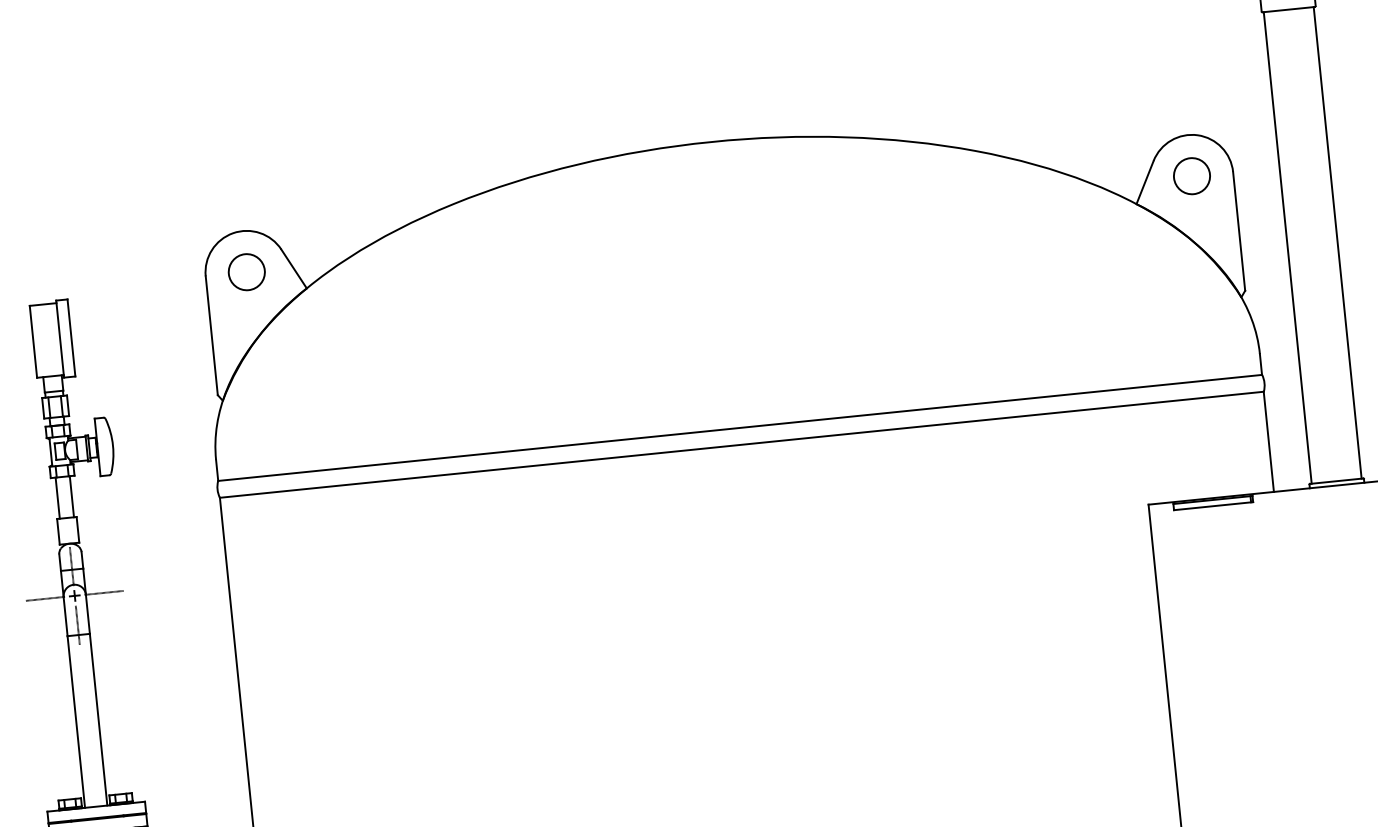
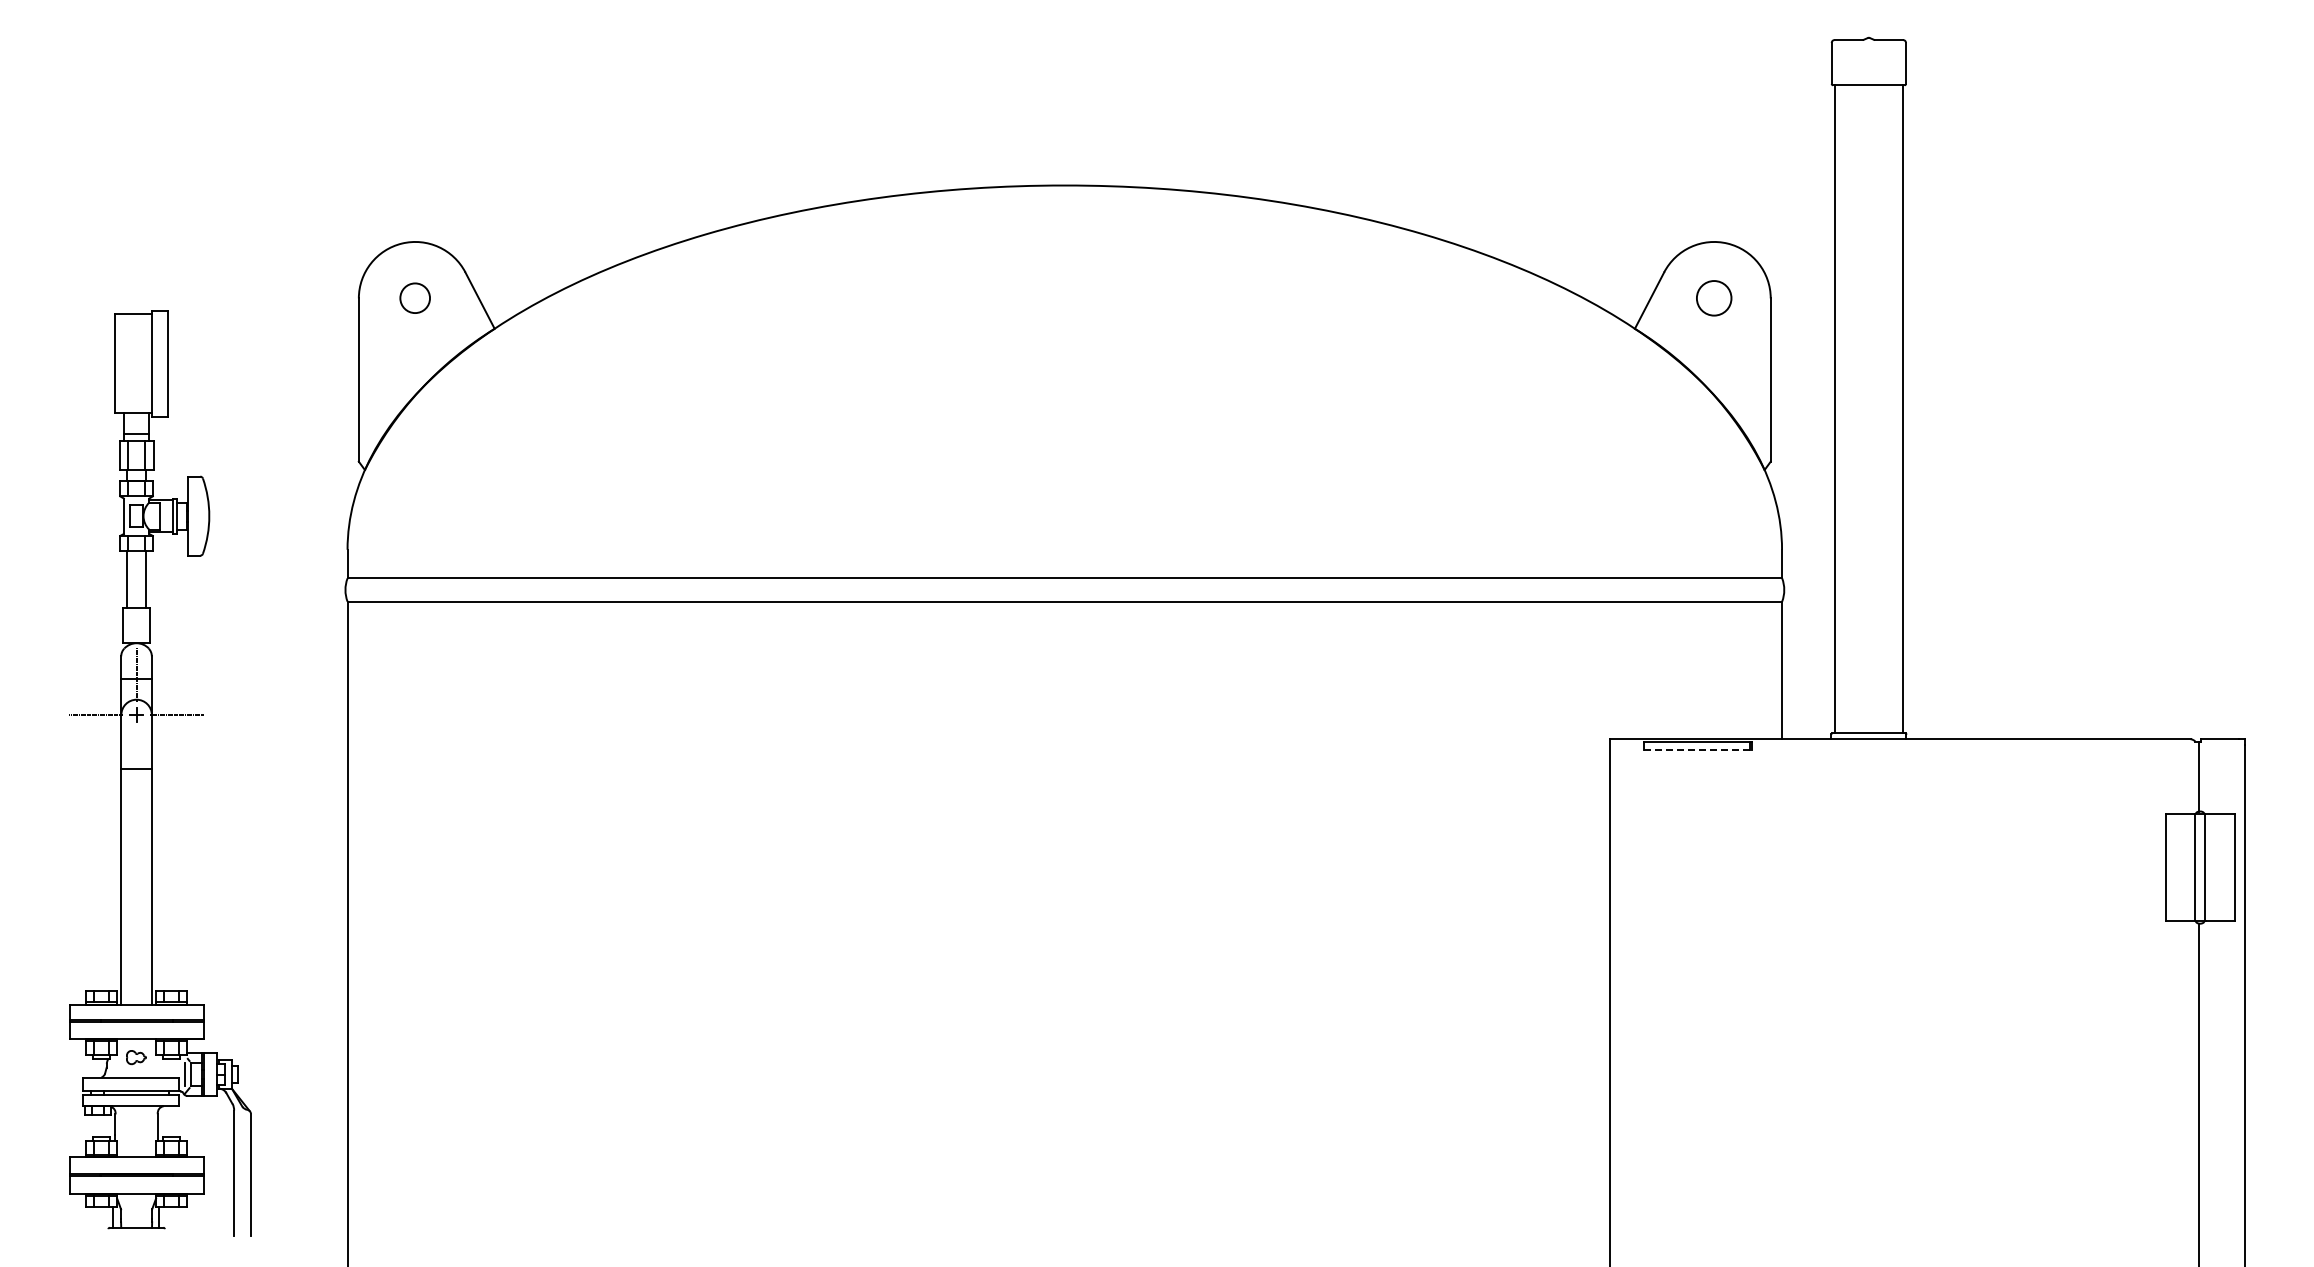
circle: (1191, 175) -> (1713, 297), size x0.7
circle: (246, 271) -> (414, 297), size x0.6
line: (1213, 506) -> (1698, 750), solid -> dashed
line: (77, 625) -> (136, 755), removed

